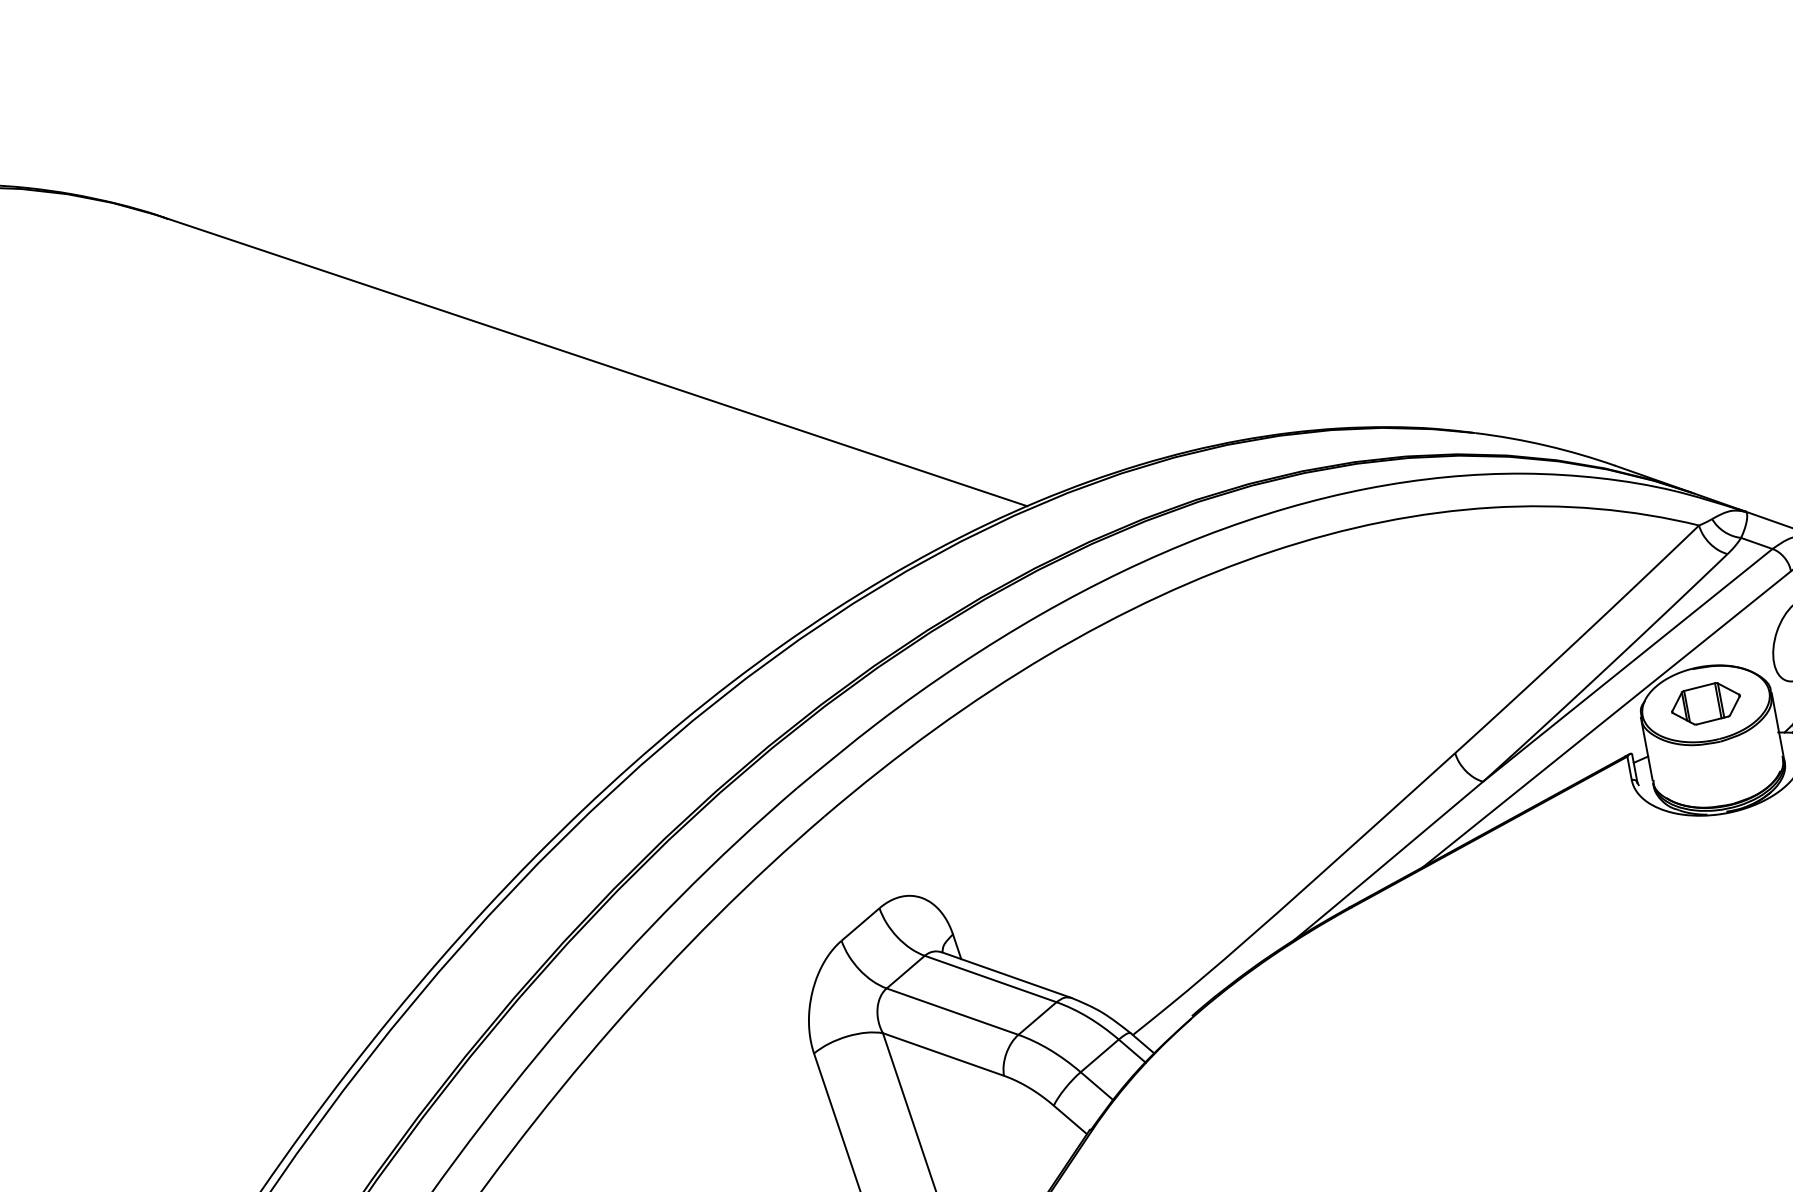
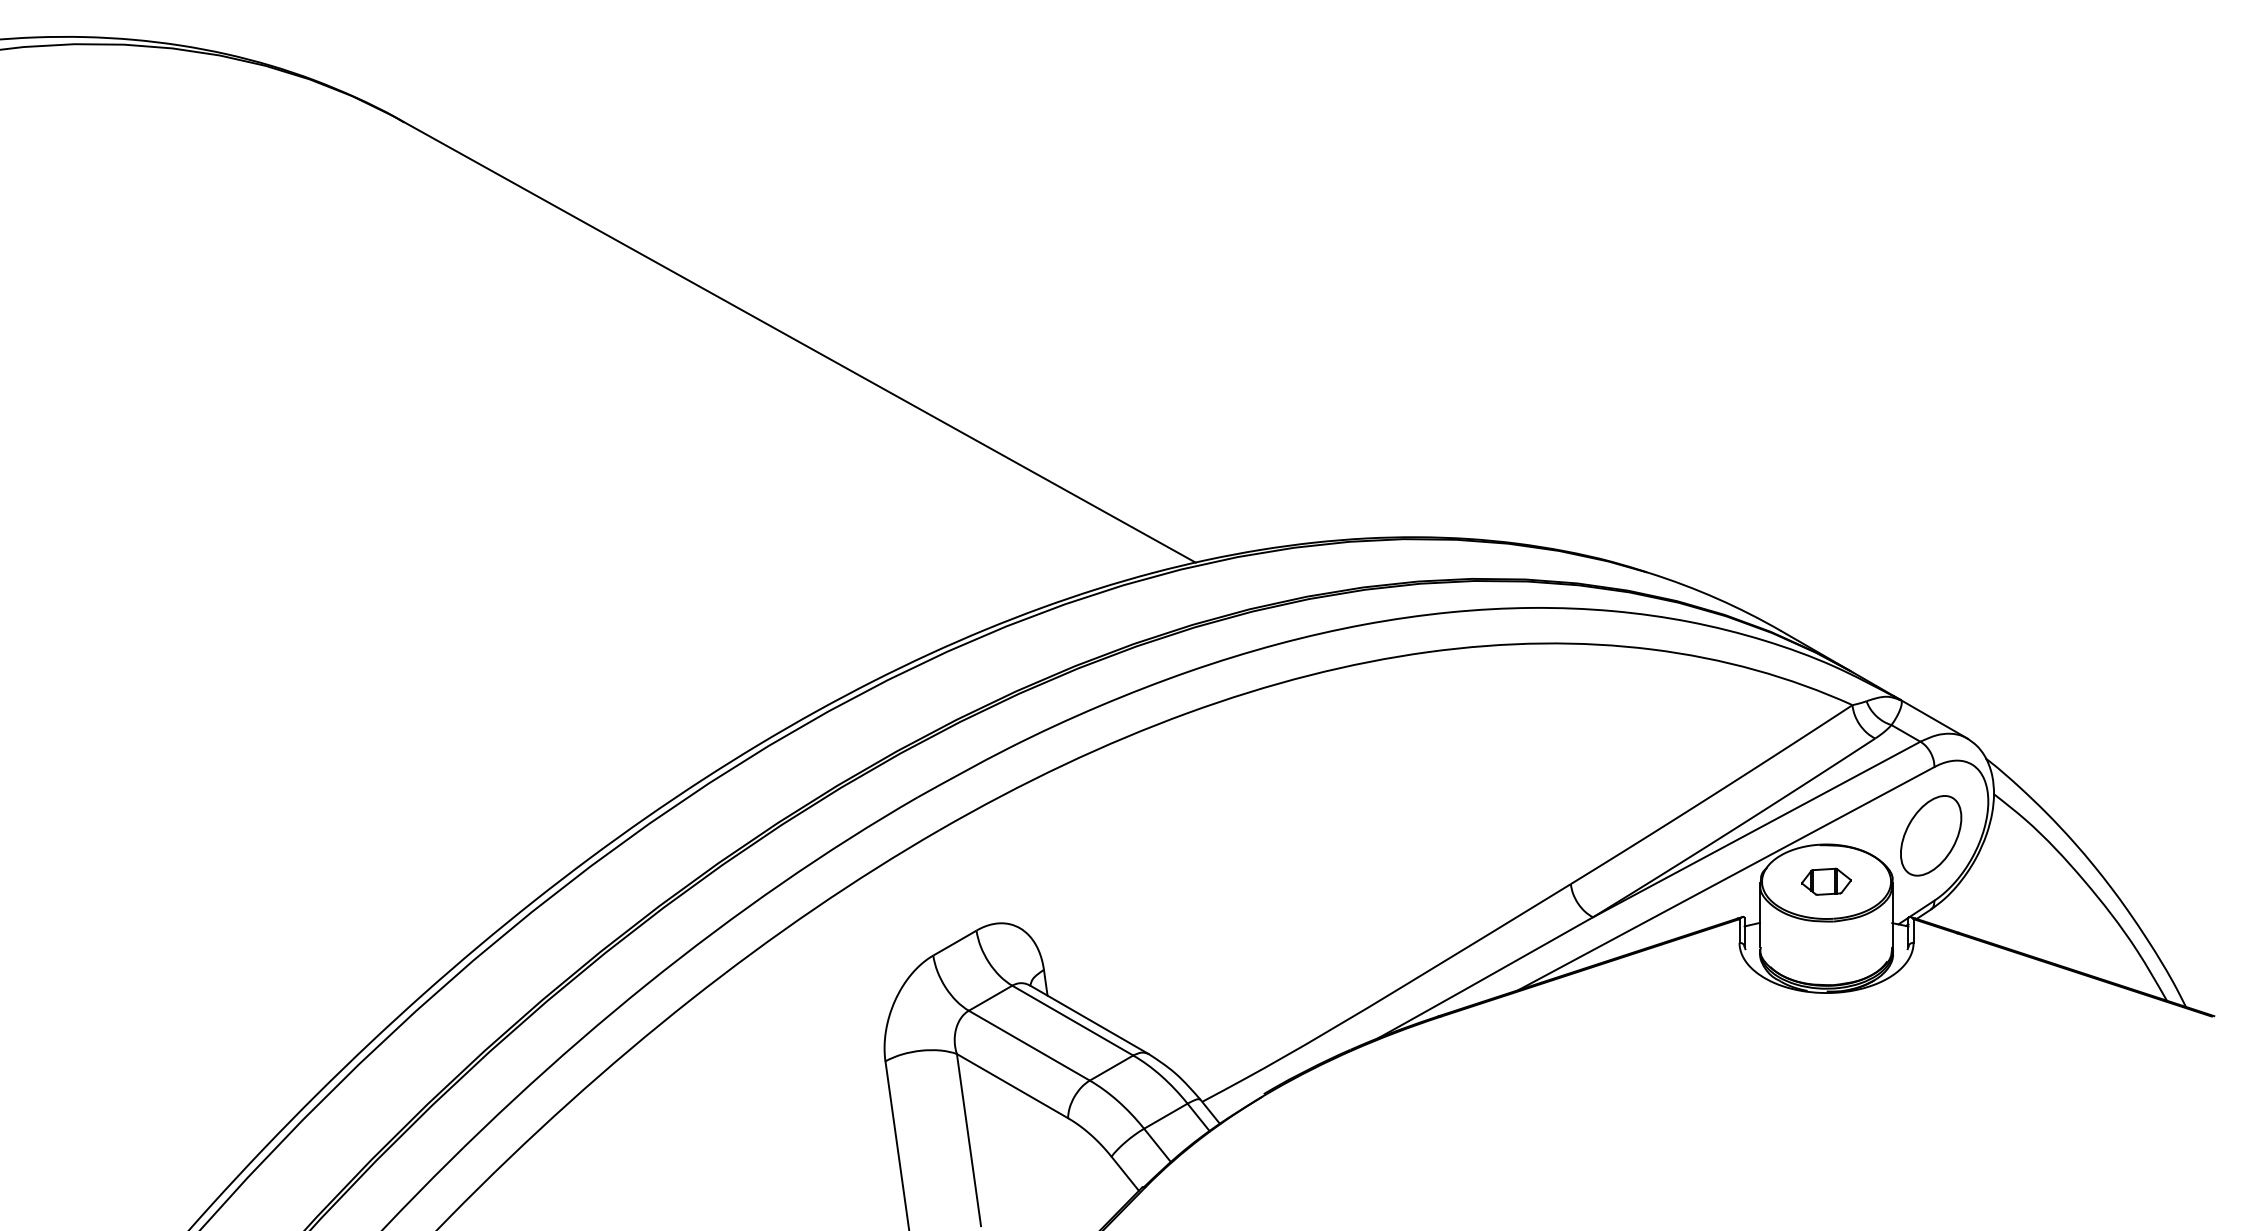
part: (1705, 703) -> (1826, 881), size x0.7

